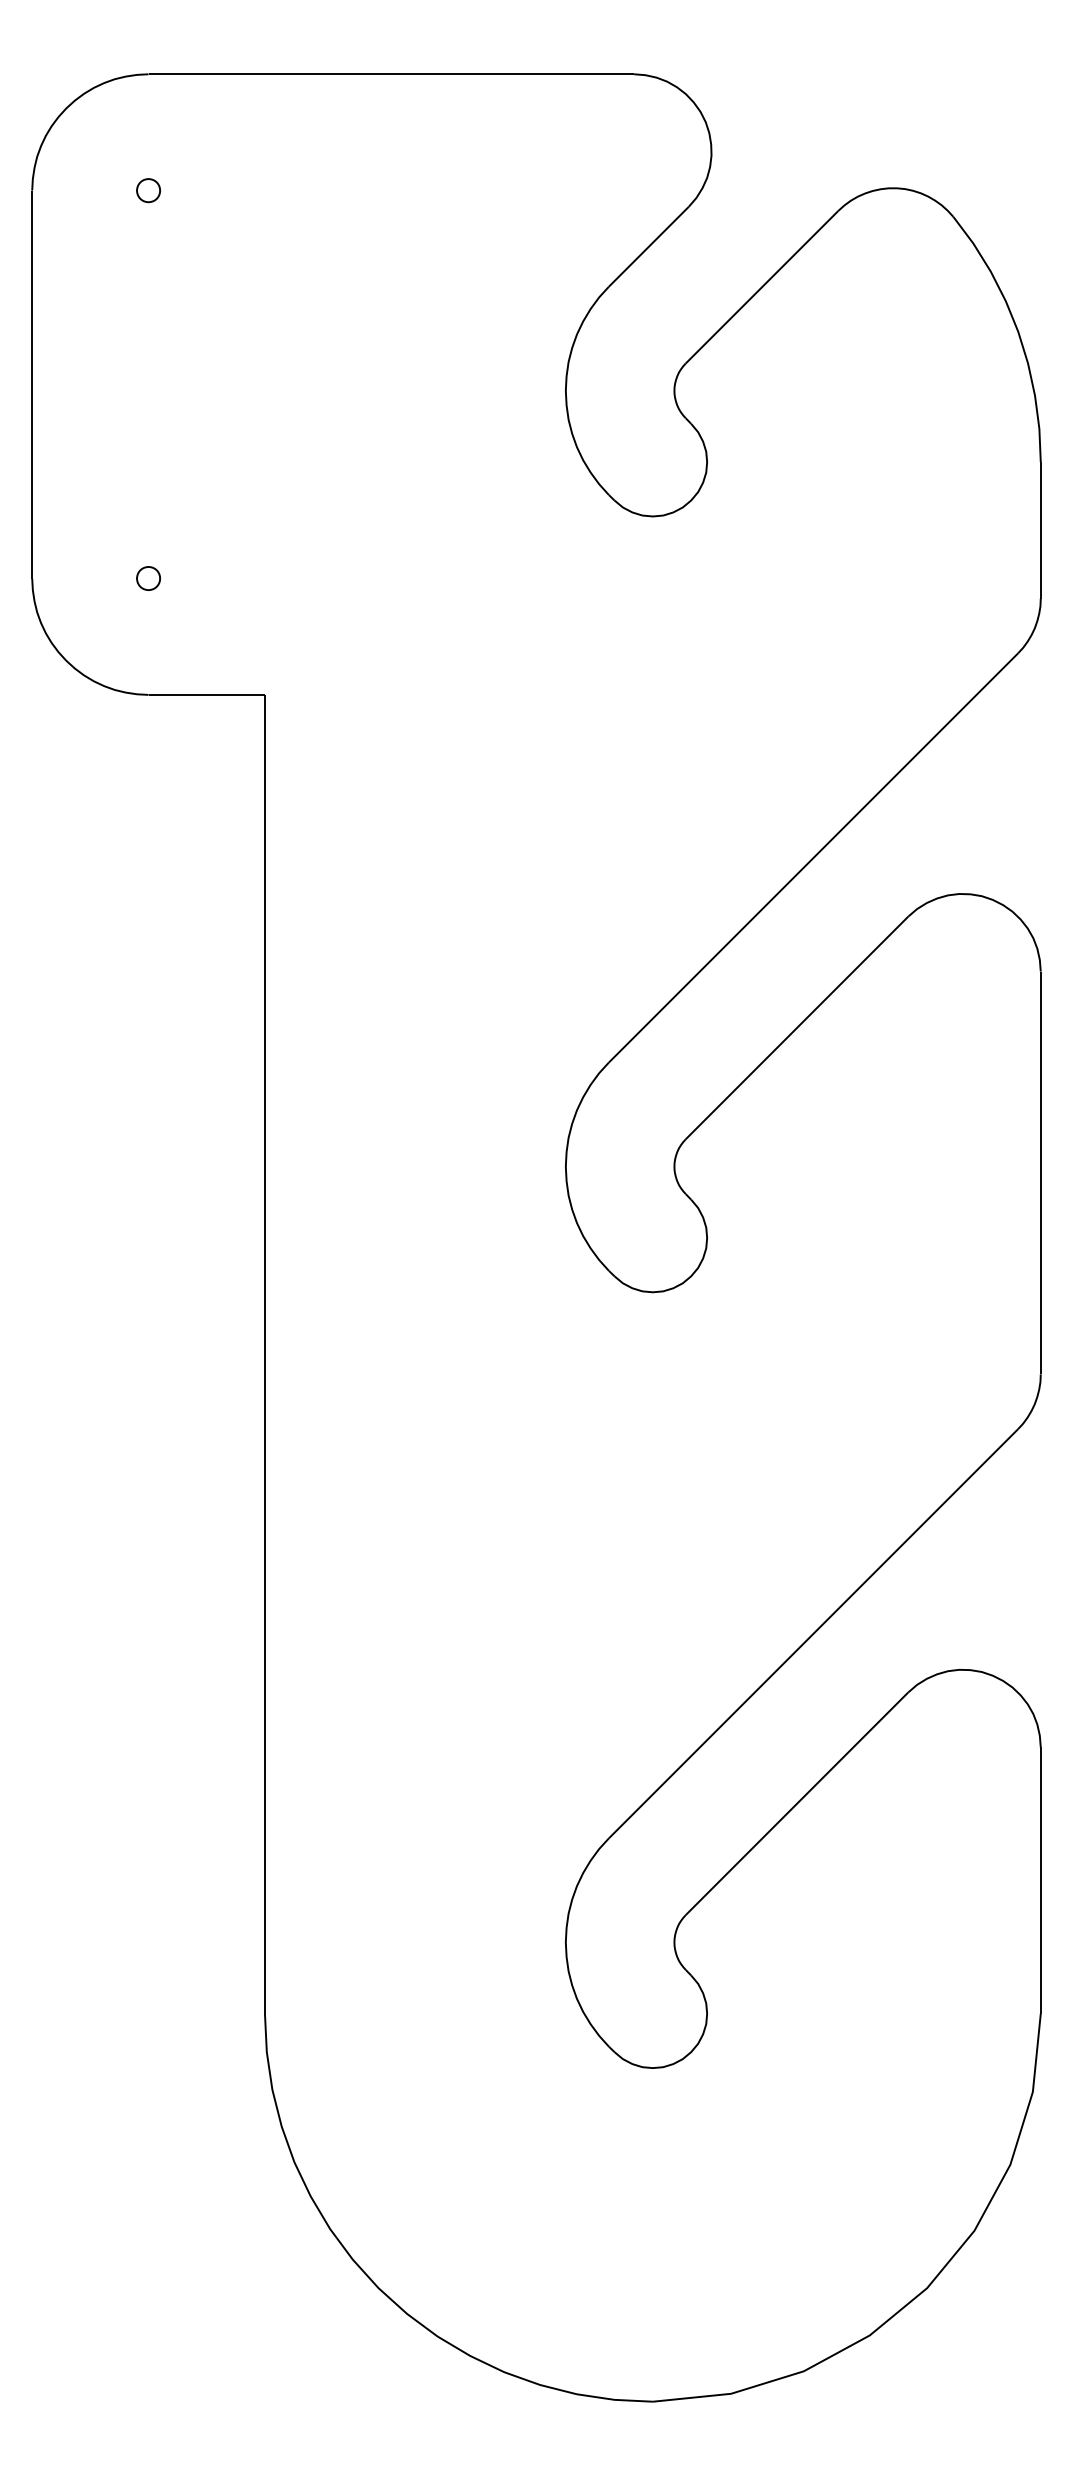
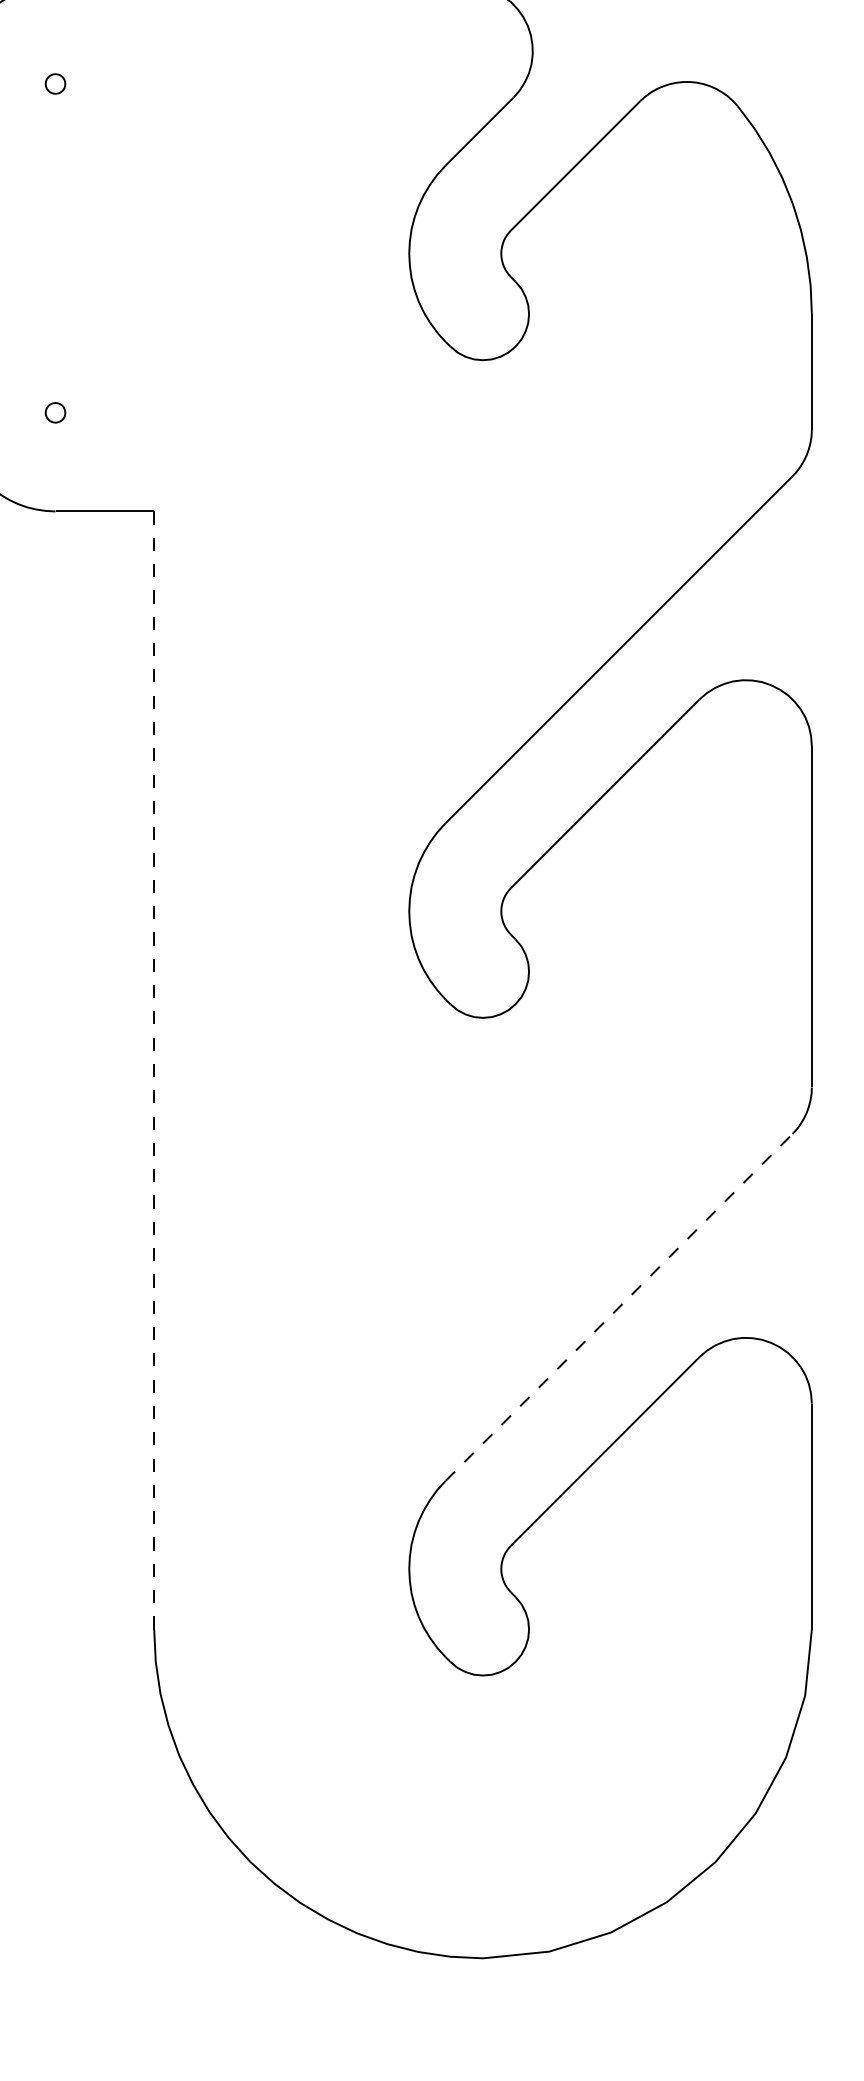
line: (264, 1353) -> (153, 1069), solid -> dashed
line: (813, 1633) -> (619, 1307), solid -> dashed

